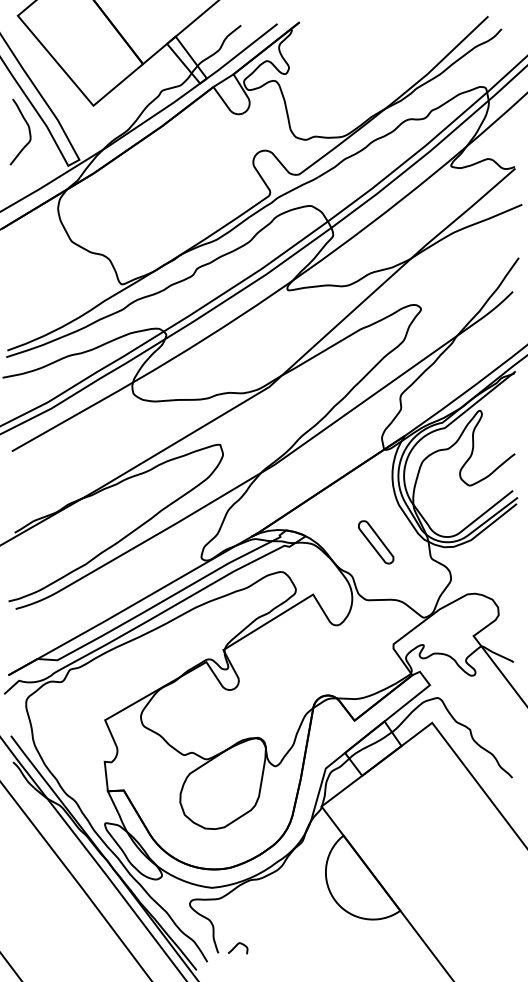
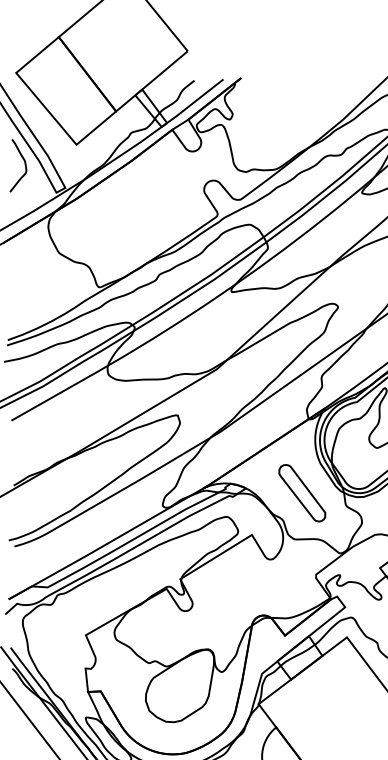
part: (375, 542) -> (301, 493), size x1.67

